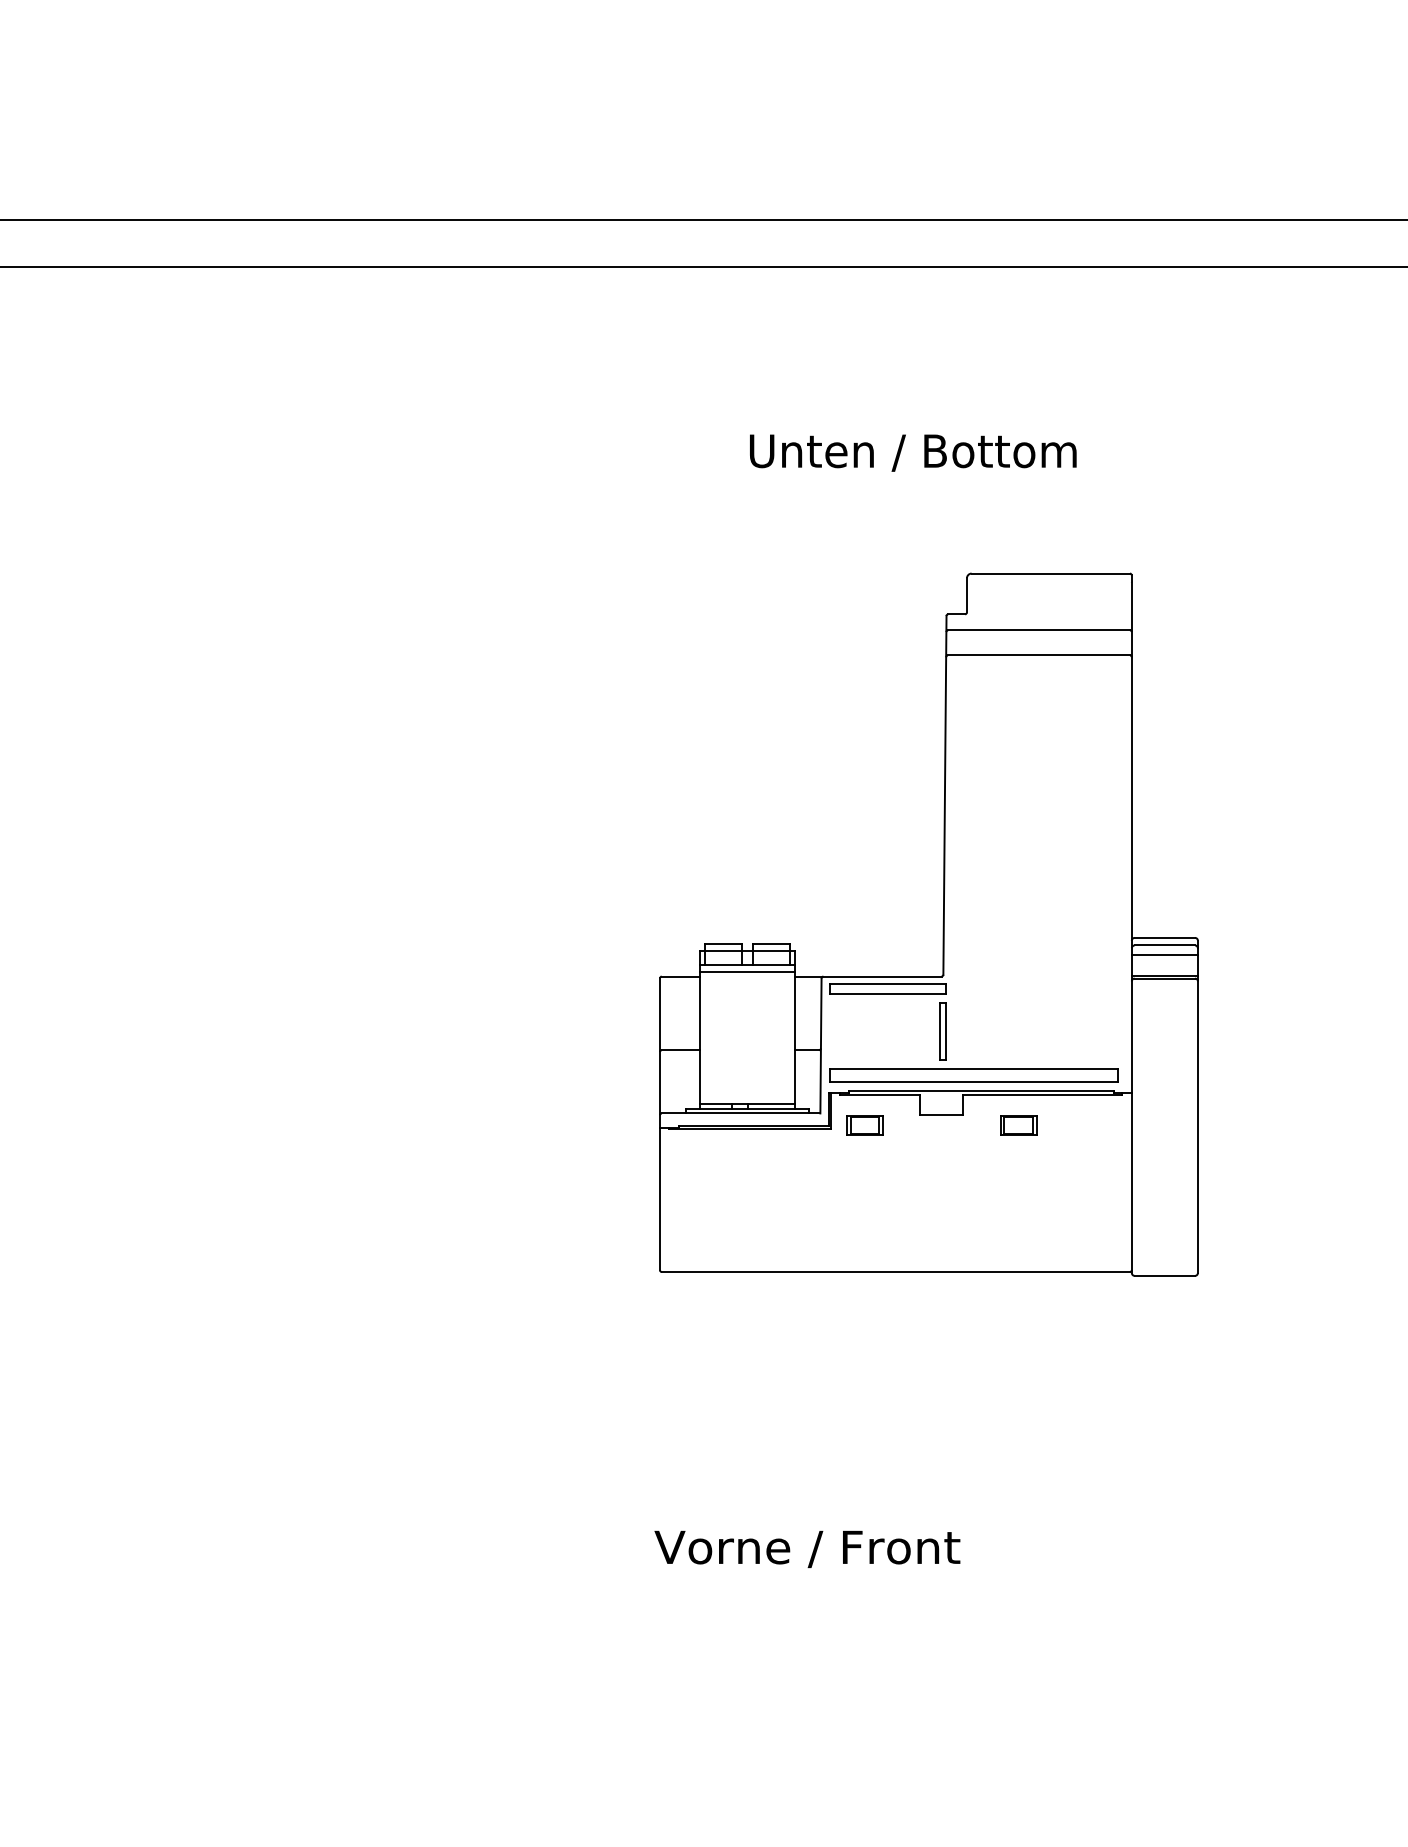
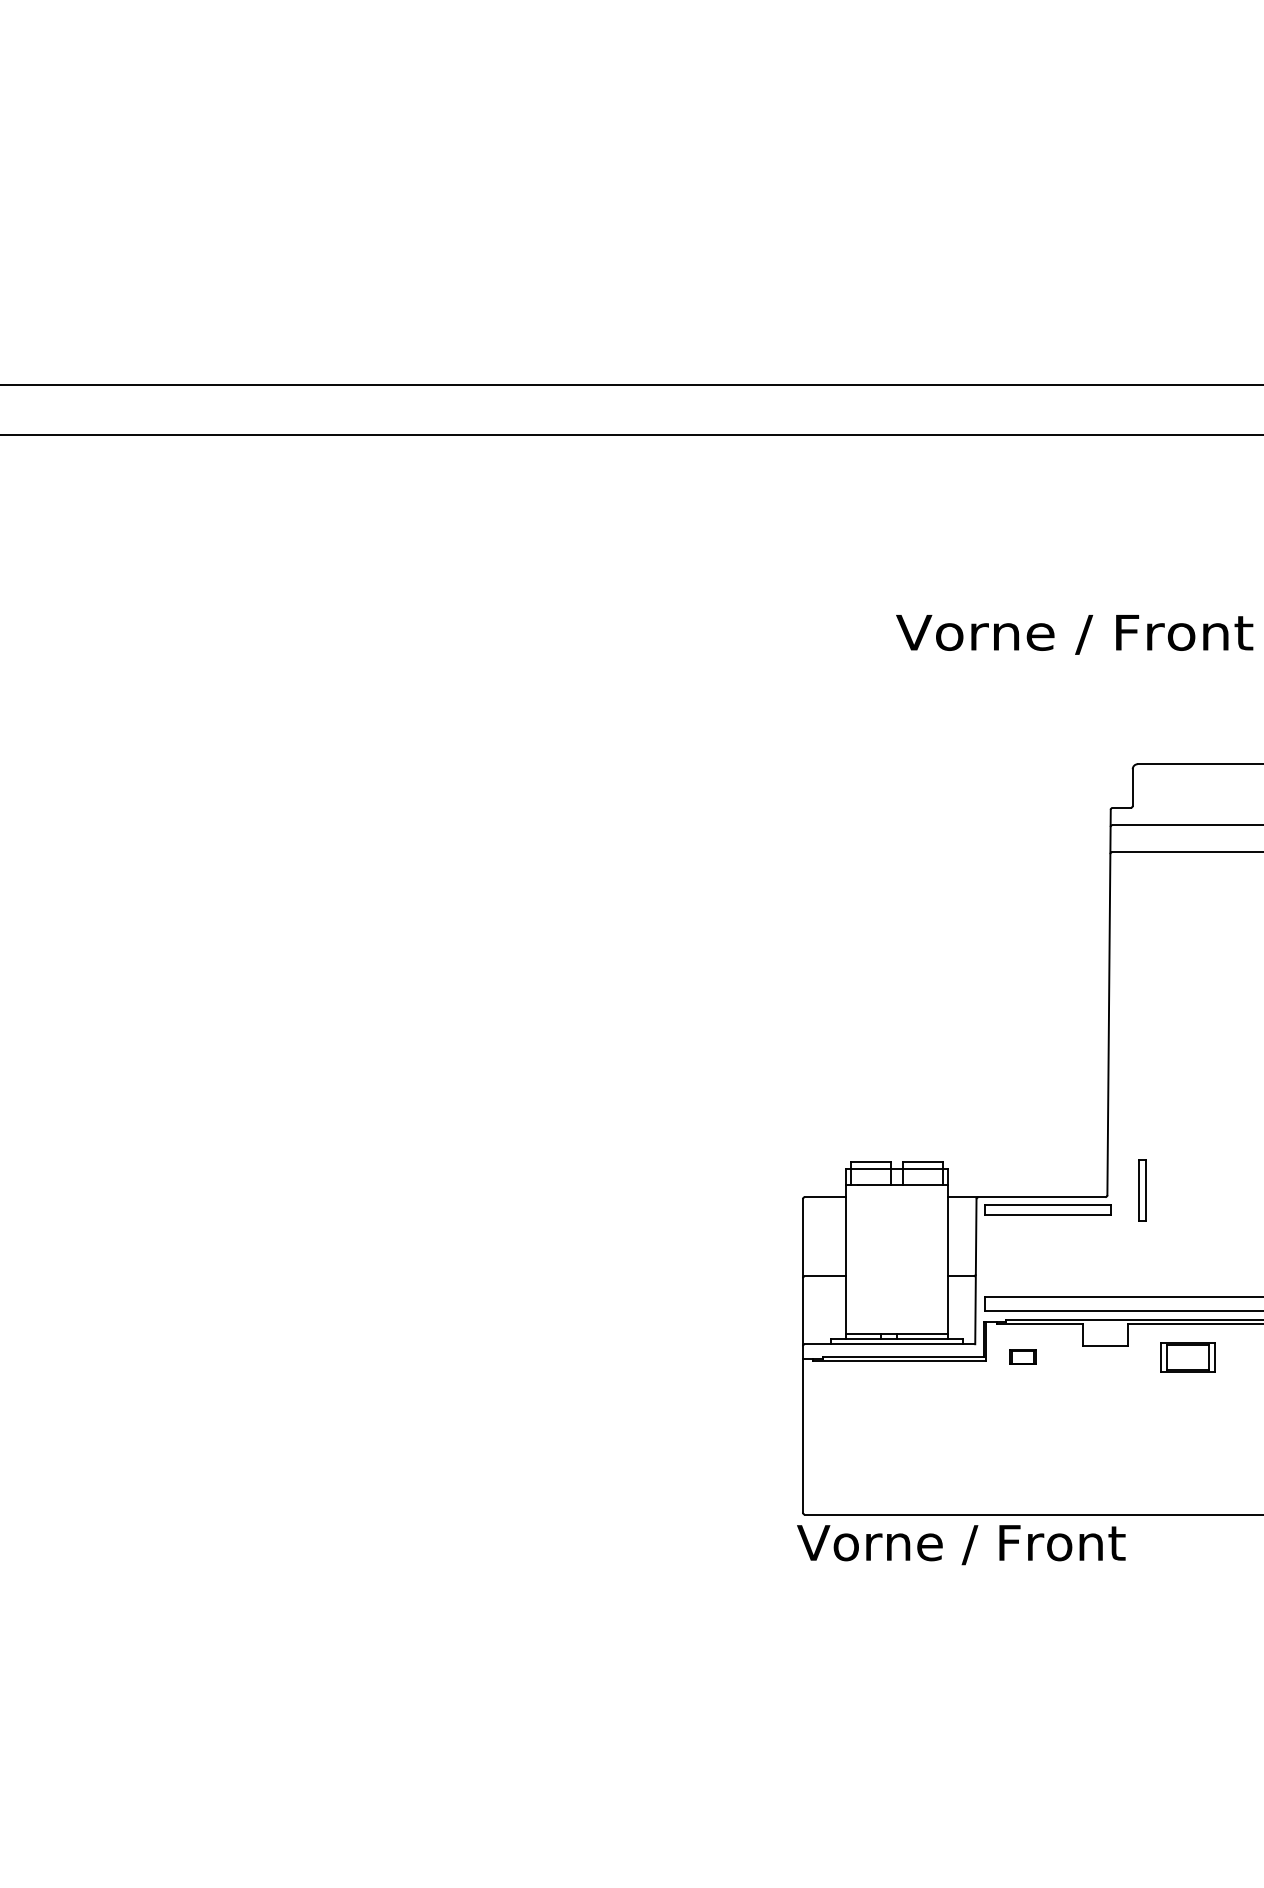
text: (912, 452) -> (1074, 634), Unten / Bottom -> Vorne / Front
line: (747, 972) -> (896, 1192), removed
part: (942, 1031) -> (1141, 1190), moved
part: (864, 1125) -> (1022, 1357), size x0.7
part: (1018, 1125) -> (1188, 1357), size x1.4
text: (807, 1548) -> (961, 1544), moved

